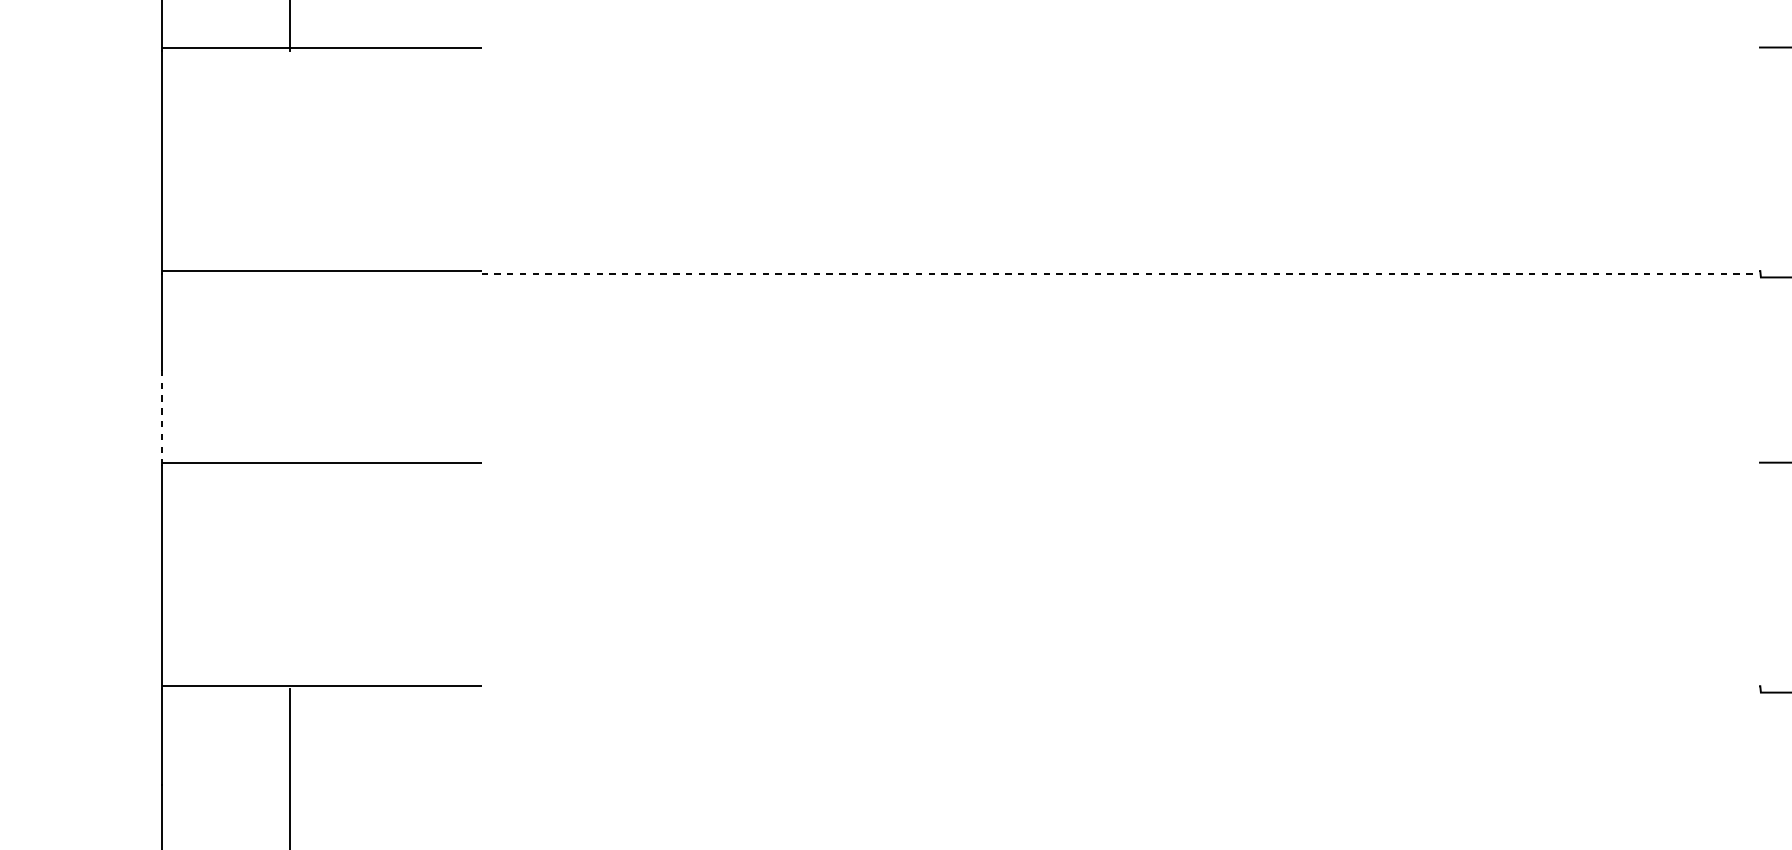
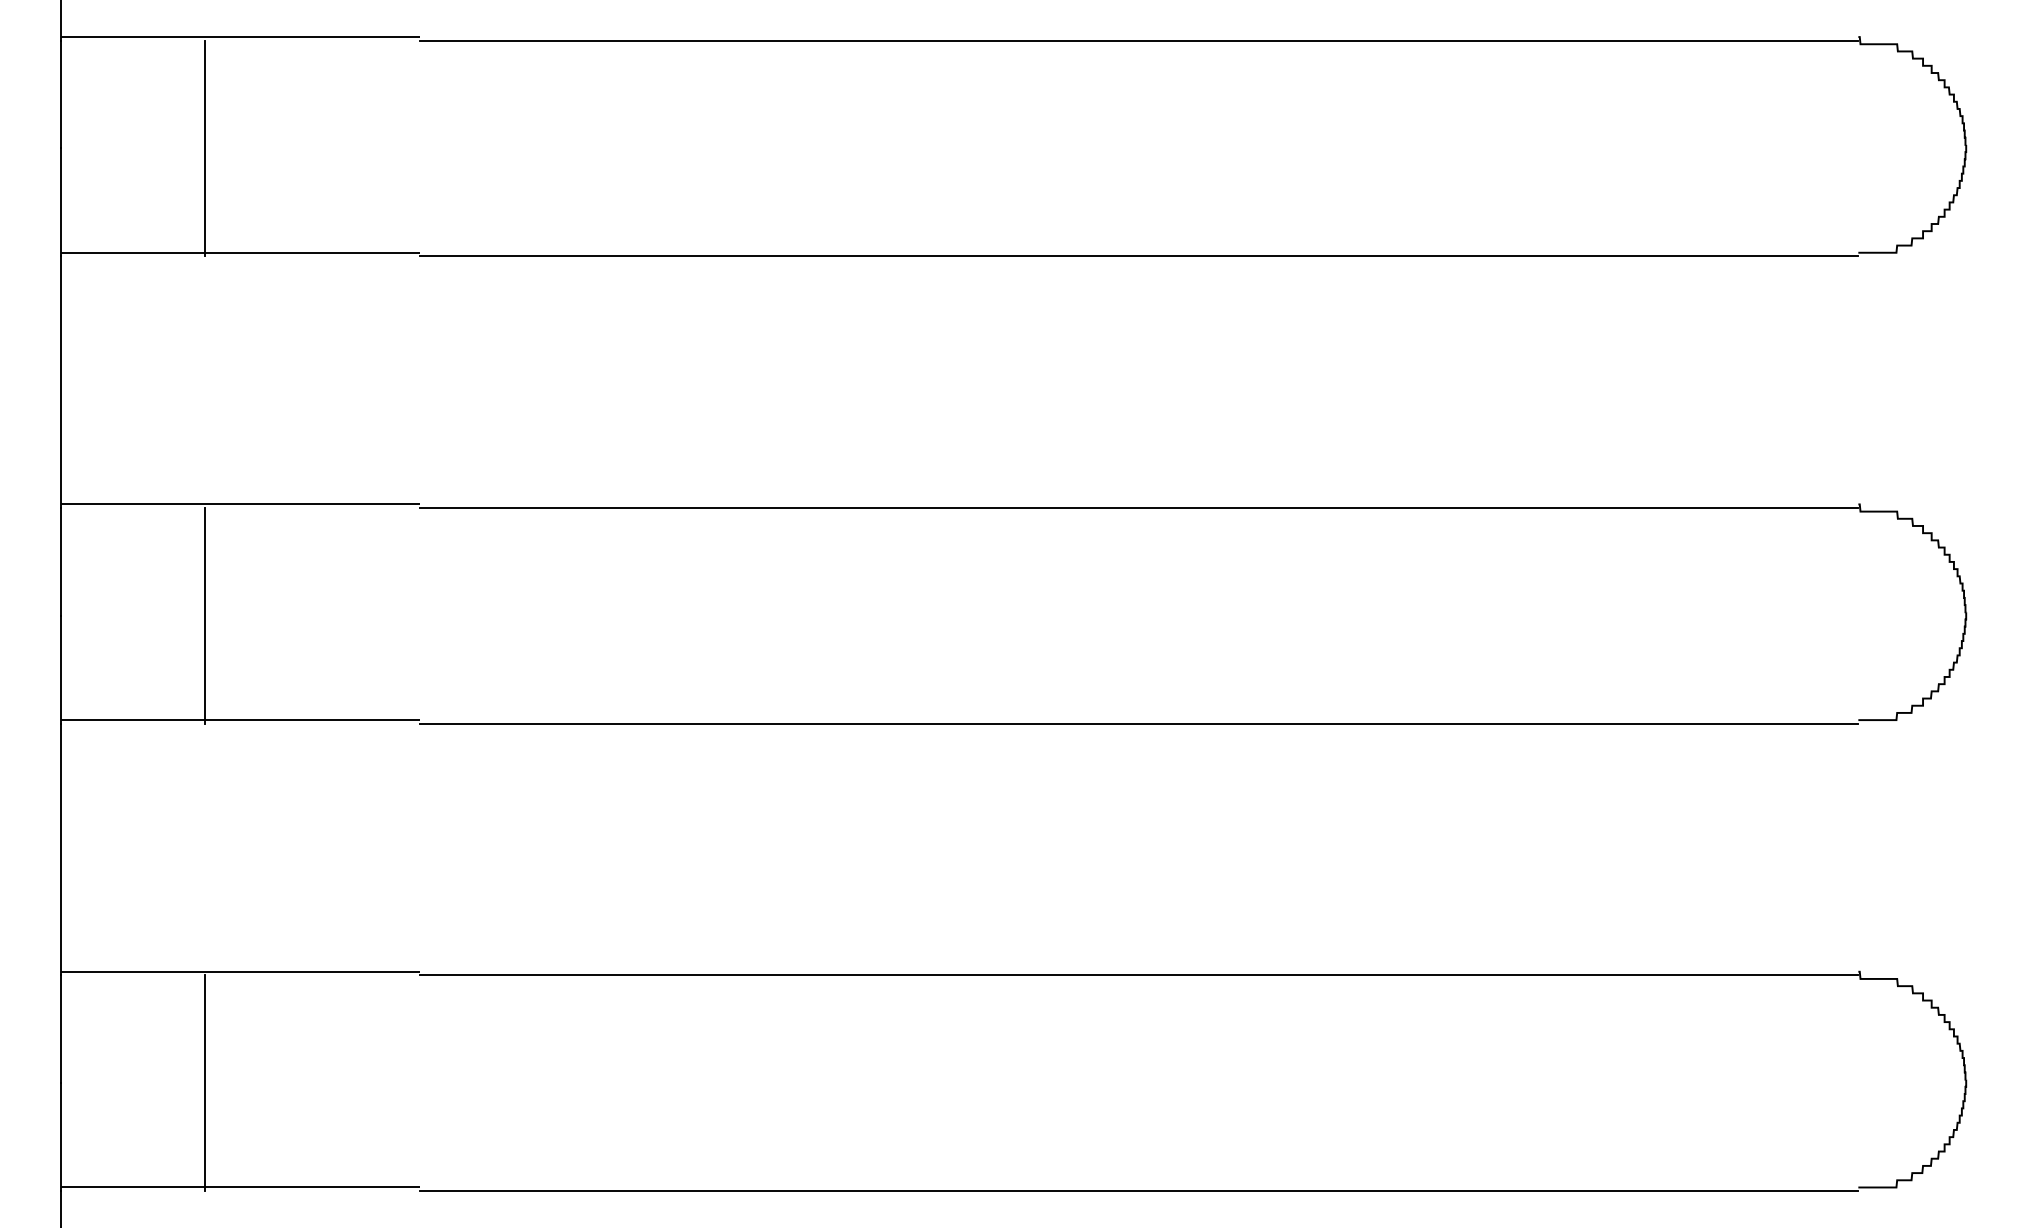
line: (1120, 50) -> (1139, 256), added
line: (1120, 273) -> (1139, 507), dashed -> solid
line: (289, 369) -> (204, 615), added
line: (161, 417) -> (60, 669), dashed -> solid
line: (1120, 465) -> (1139, 723), added
line: (1120, 689) -> (1139, 975), added

